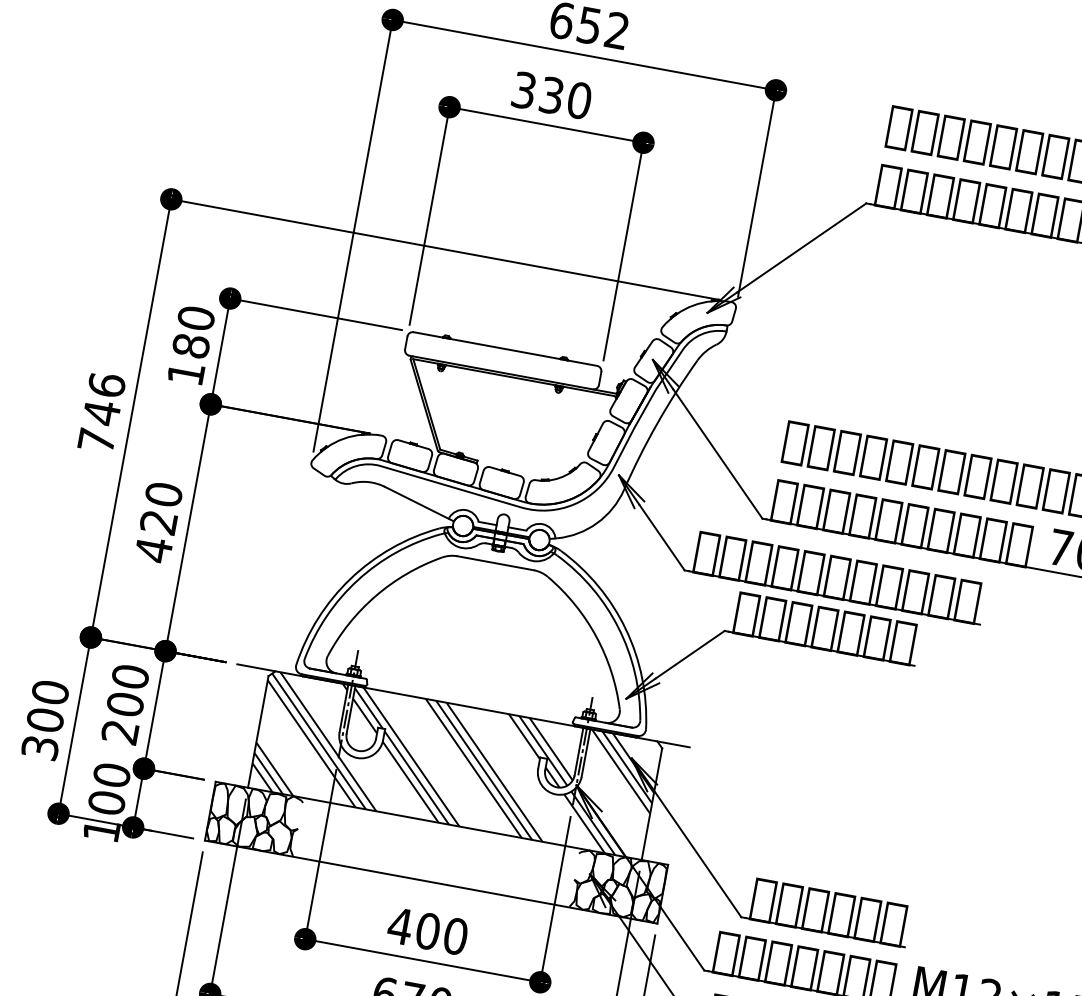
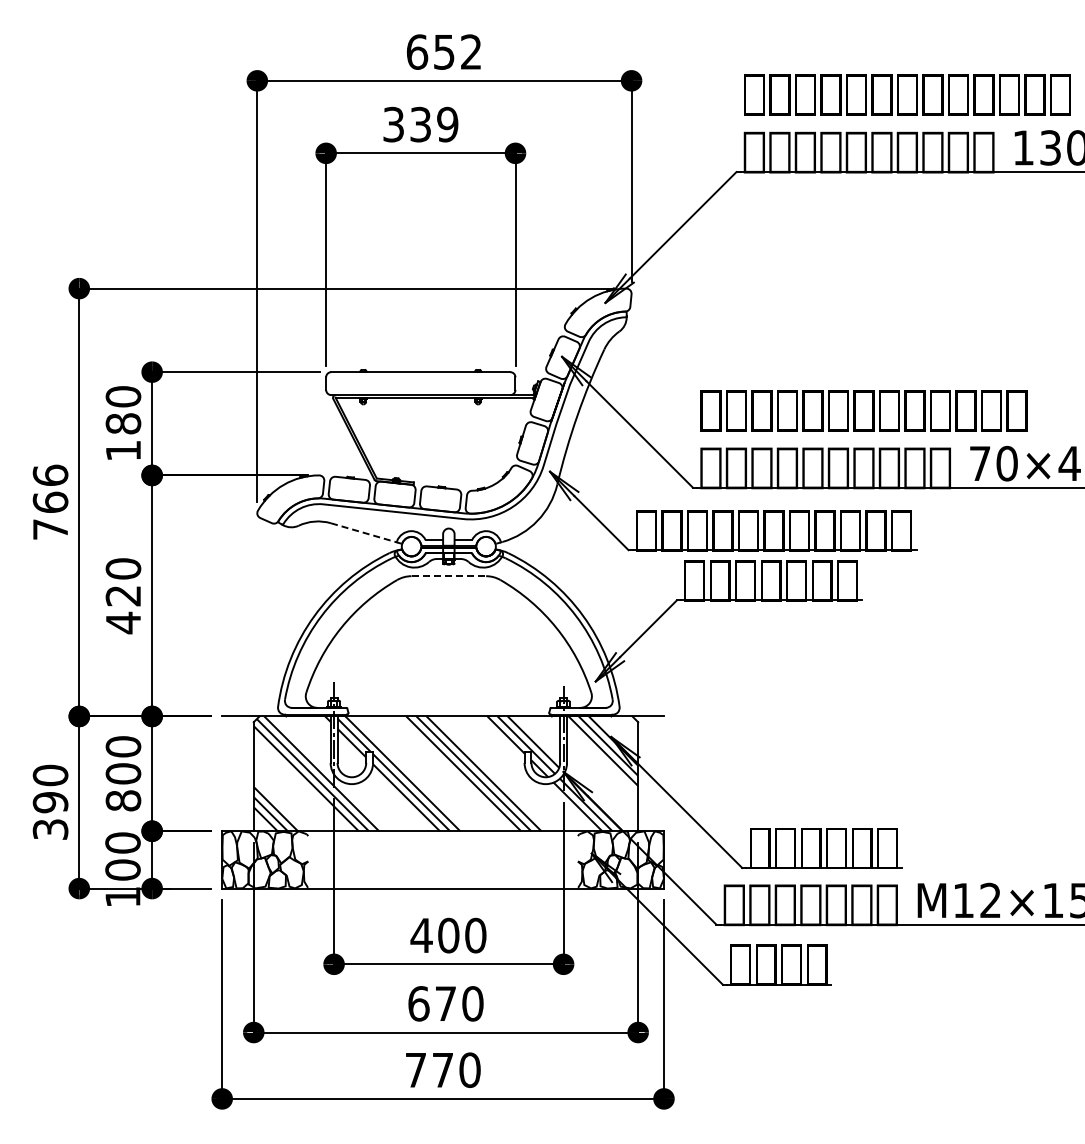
text: (579, 100) -> (447, 124), 330 -> 339
text: (101, 412) -> (50, 502), 746 -> 766
line: (419, 504) -> (366, 533), solid -> dashed
line: (496, 563) -> (449, 576), solid -> dashed
text: (45, 720) -> (50, 802), 300 -> 390
text: (120, 731) -> (123, 800), 200 -> 800

